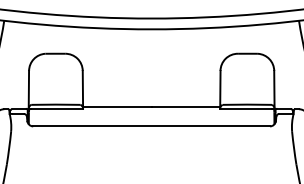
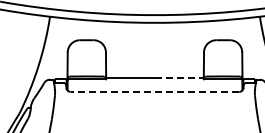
line: (186, 106) -> (179, 77), solid -> dashed
line: (150, 125) -> (154, 91), solid -> dashed

